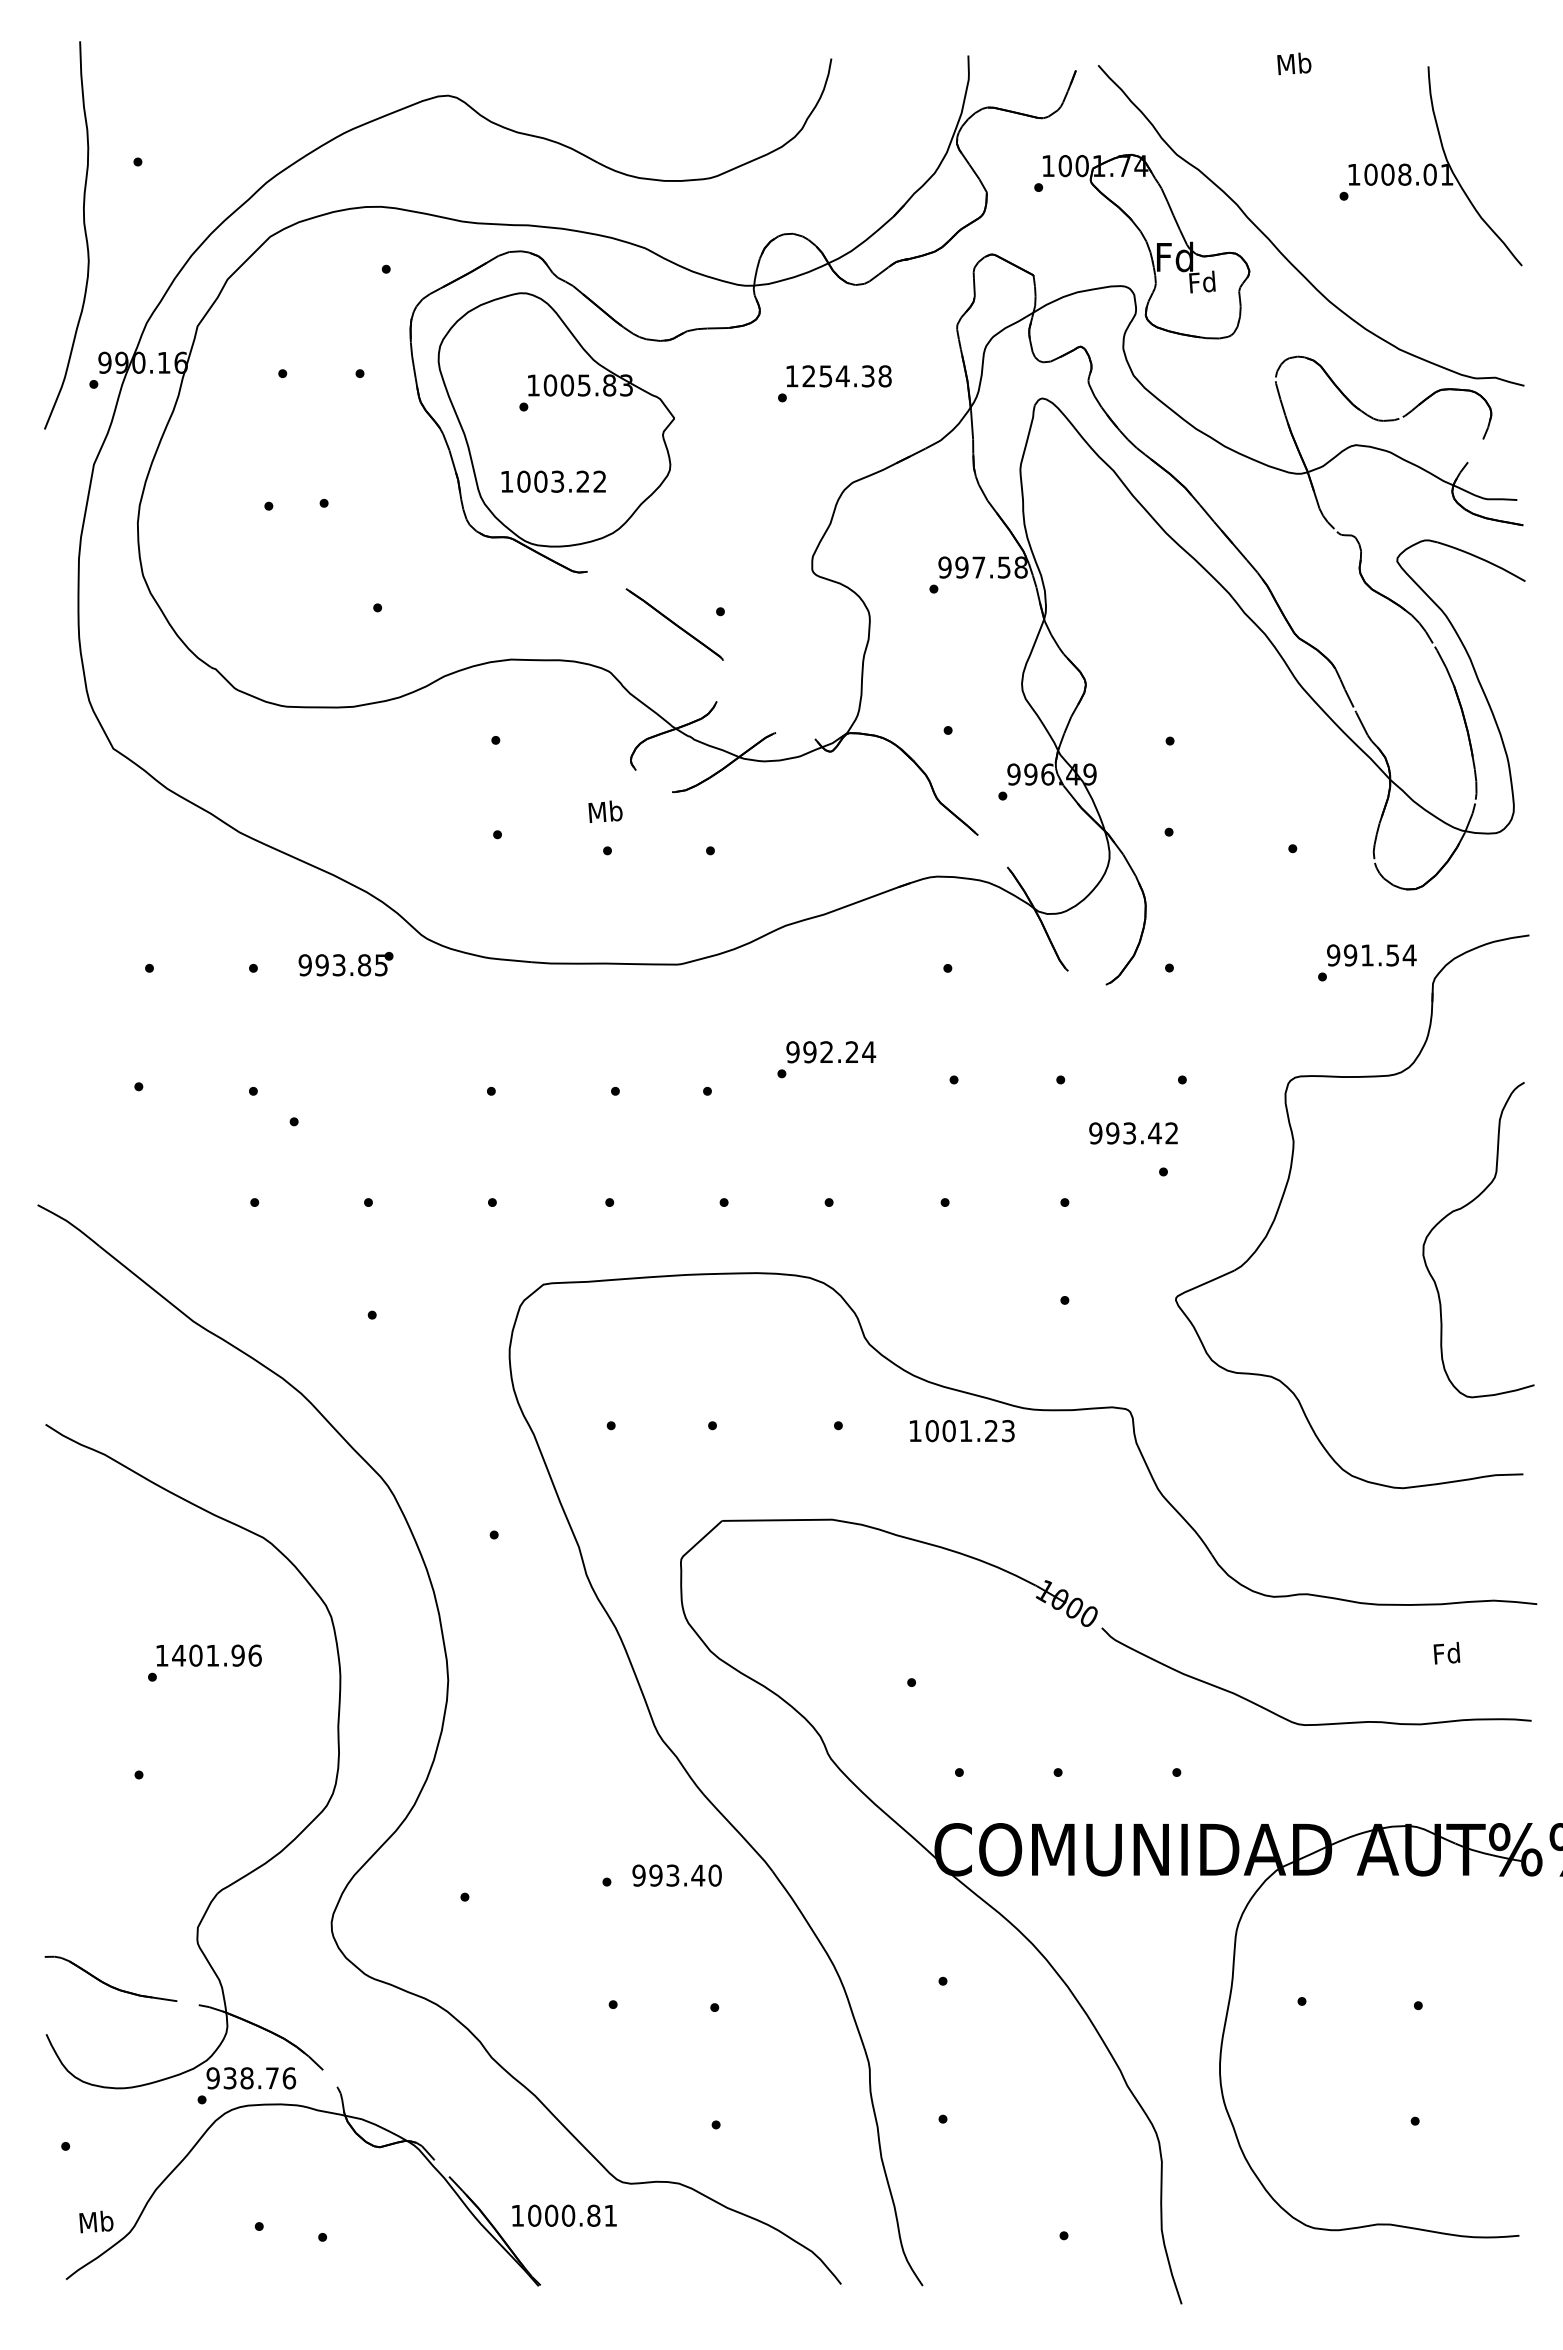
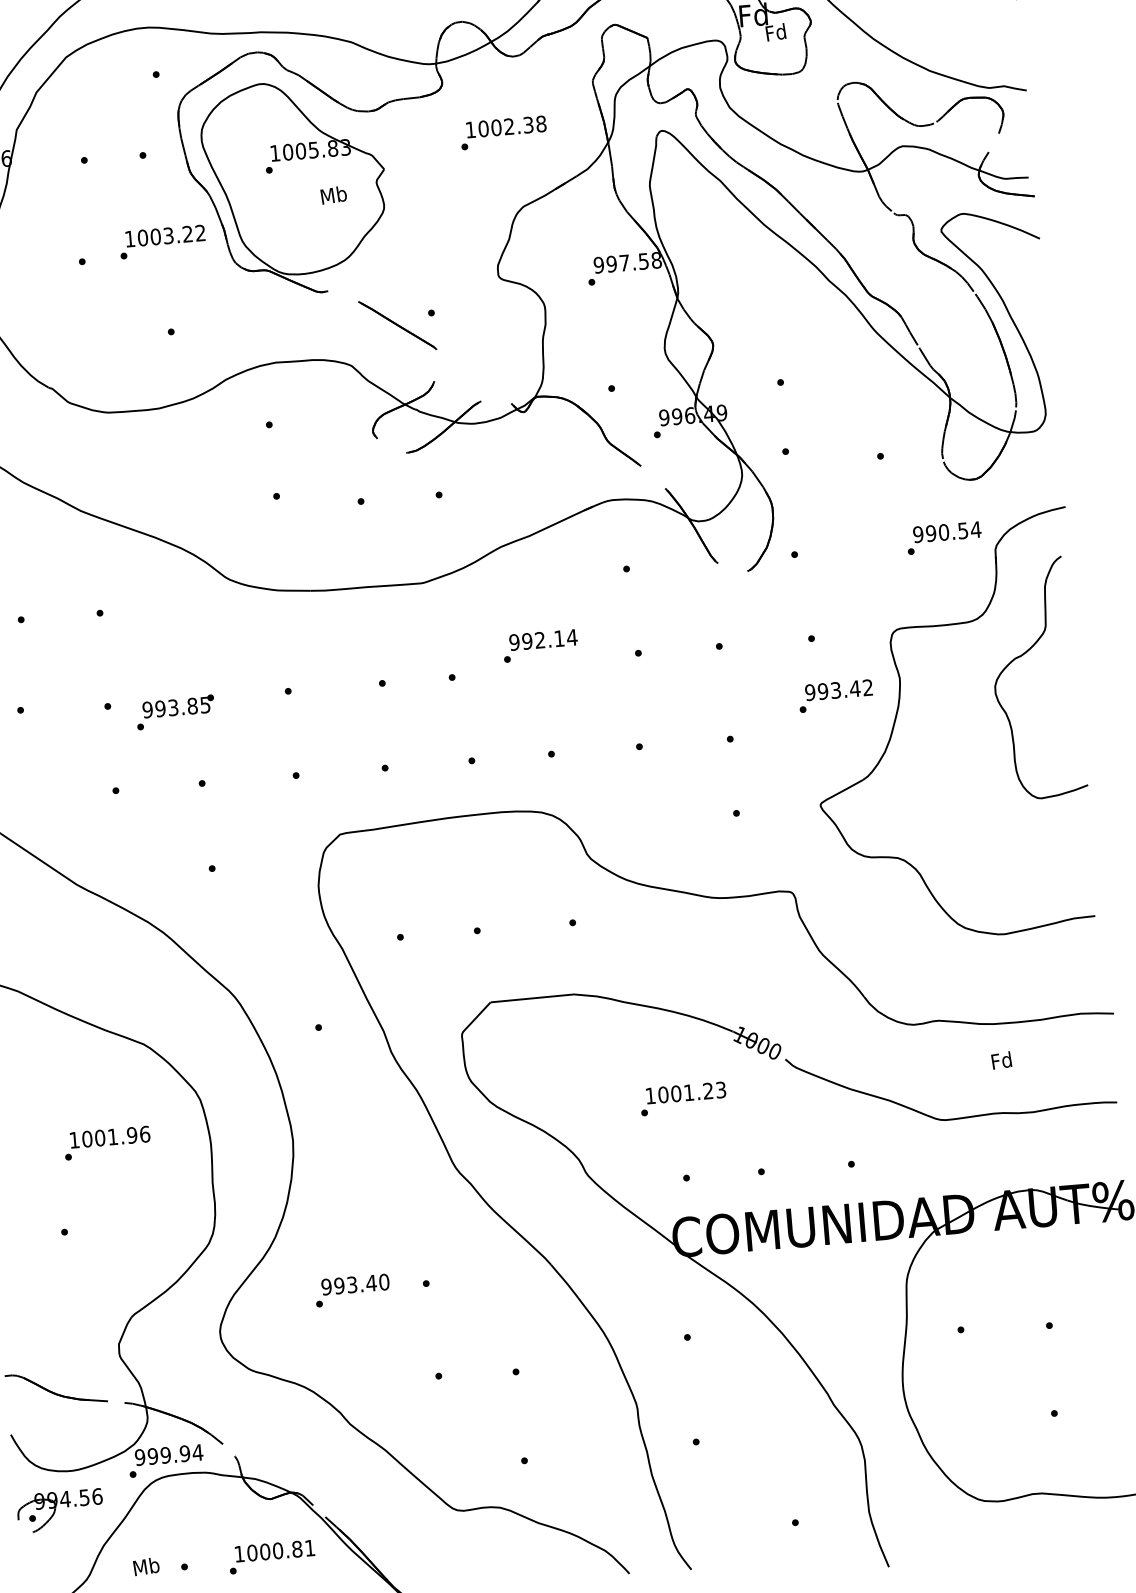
text: (825, 376) -> (496, 127), 1254.38 -> 1002.38
text: (553, 481) -> (165, 235), moved
text: (605, 811) -> (333, 195), moved
text: (1367, 955) -> (944, 532), 991.54 -> 990.54
text: (345, 964) -> (178, 706), moved
text: (851, 1051) -> (558, 638), 992.24 -> 992.14
text: (1133, 1133) -> (838, 690), moved
curve: (1461, 1209) -> (1021, 656), moved
text: (962, 1431) -> (686, 1093), moved
text: (1446, 1653) -> (1001, 1060), moved
text: (178, 1655) -> (86, 1139), 1401.96 -> 1001.96
text: (676, 1875) -> (354, 1284), moved
text: (259, 2078) -> (175, 1454), 938.76 -> 999.94
part: (102, 2139) -> (60, 1510), added
text: (564, 2215) -> (275, 1550), moved
text: (96, 2221) -> (146, 1566), moved

